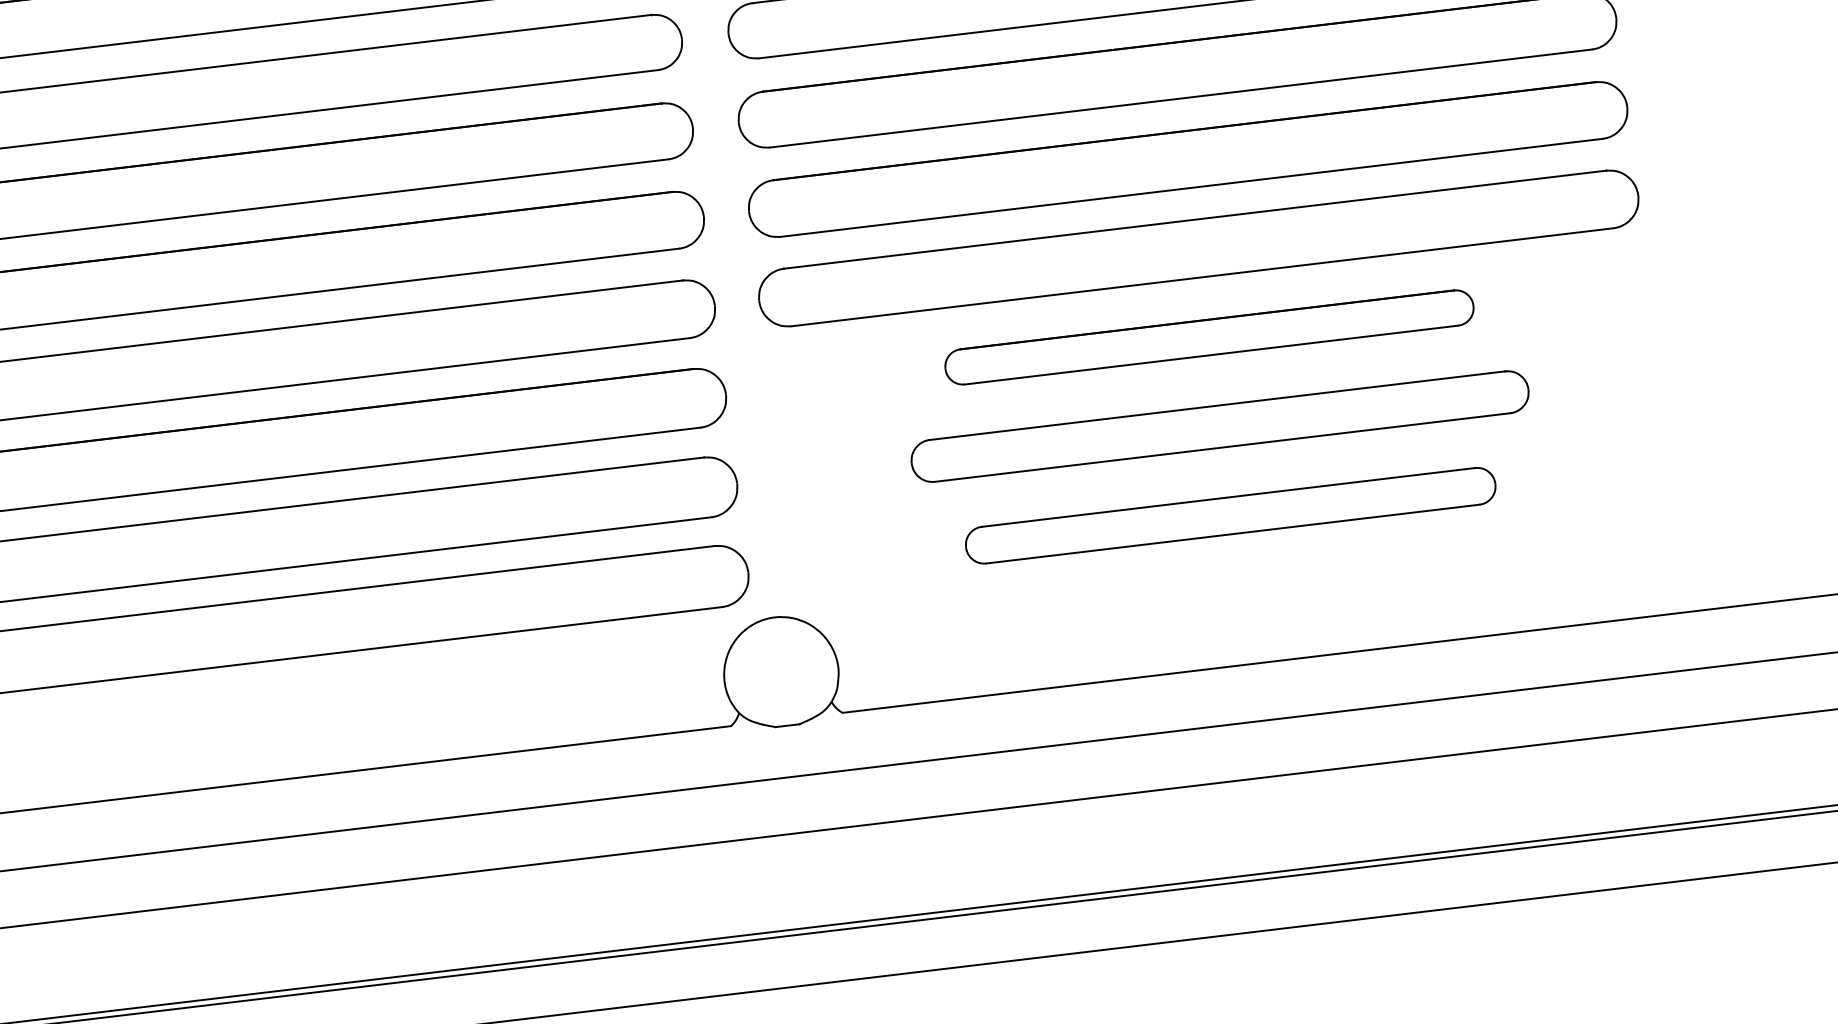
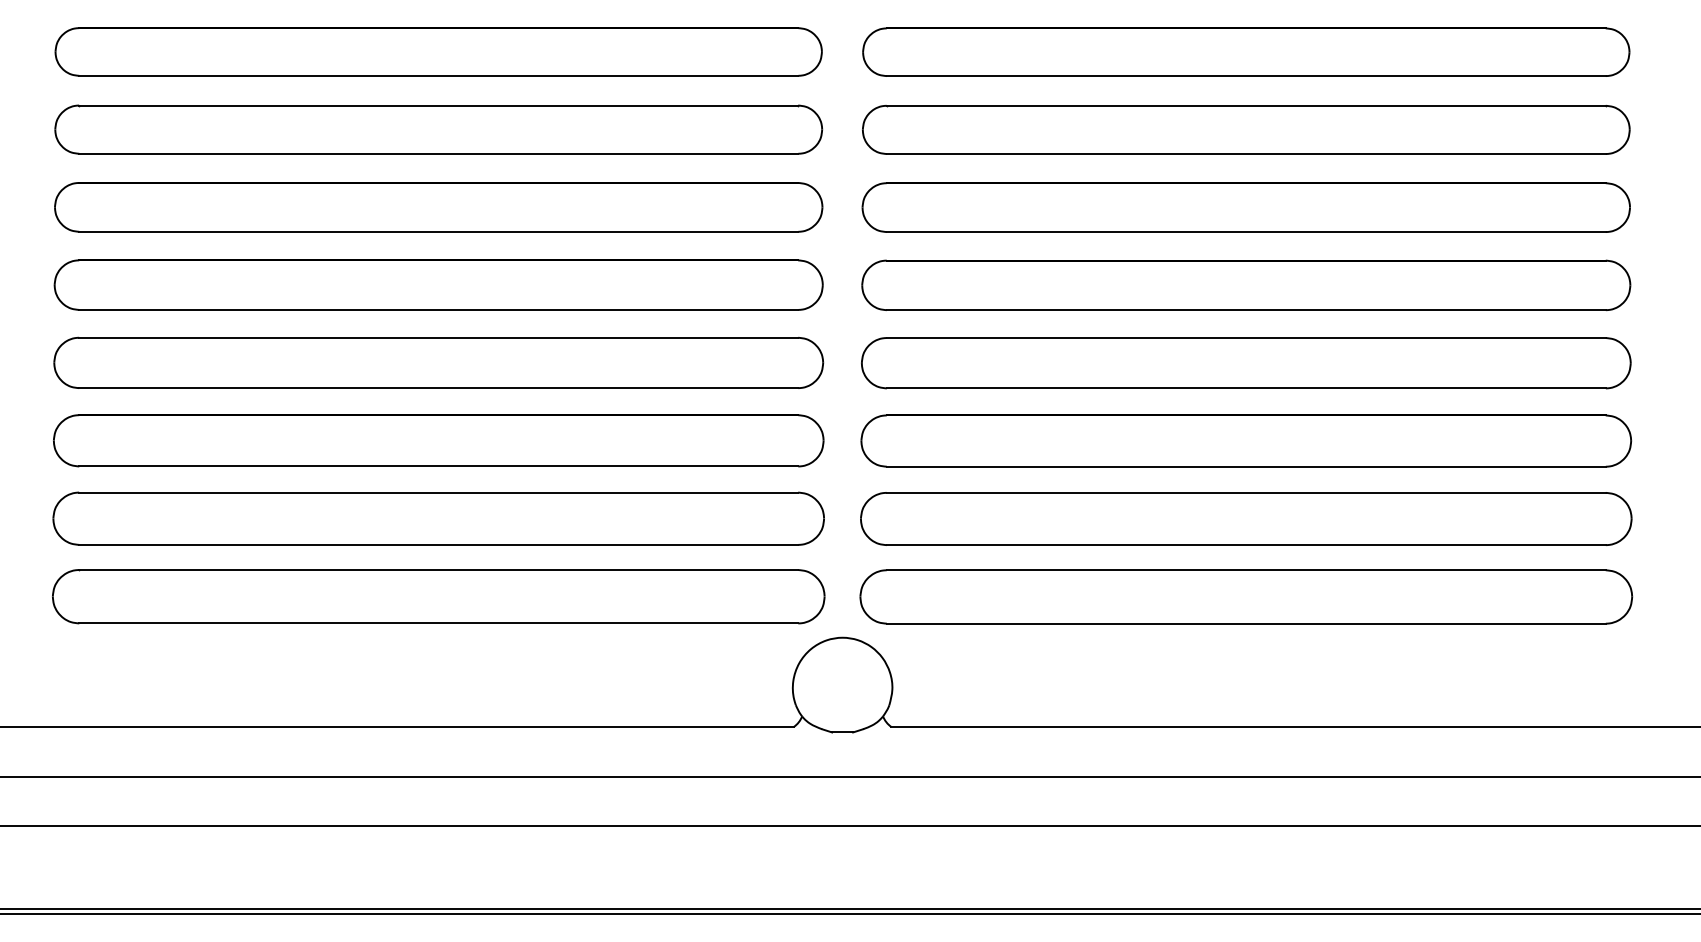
part: (1209, 336) -> (1246, 440), size x1.67
part: (1220, 426) -> (1246, 518), size x1.43
part: (1230, 515) -> (1246, 596), size x1.67

